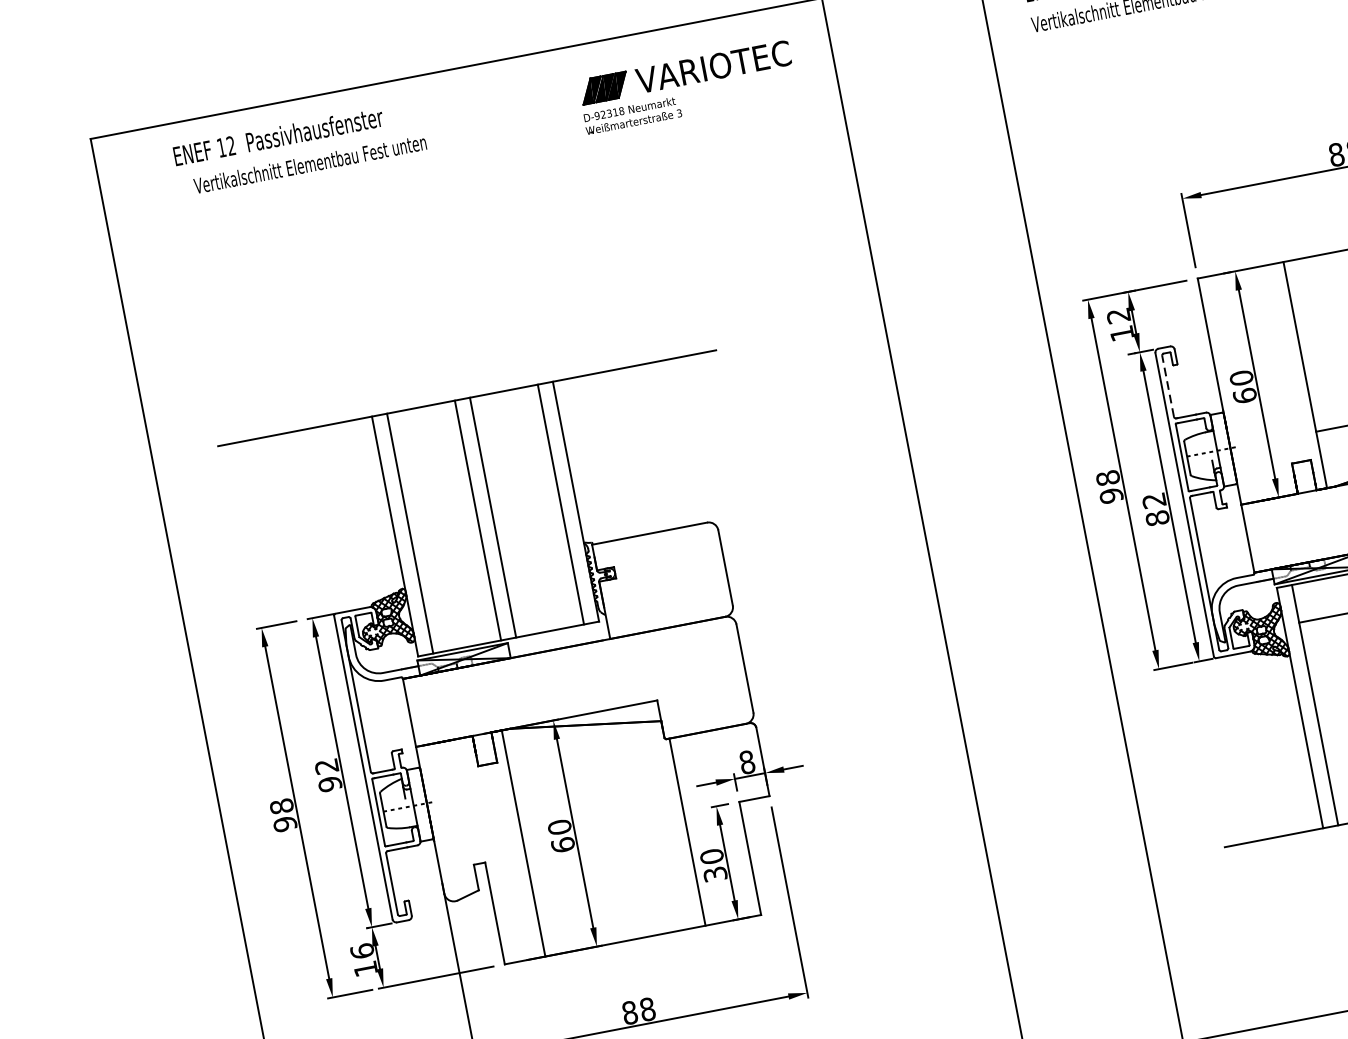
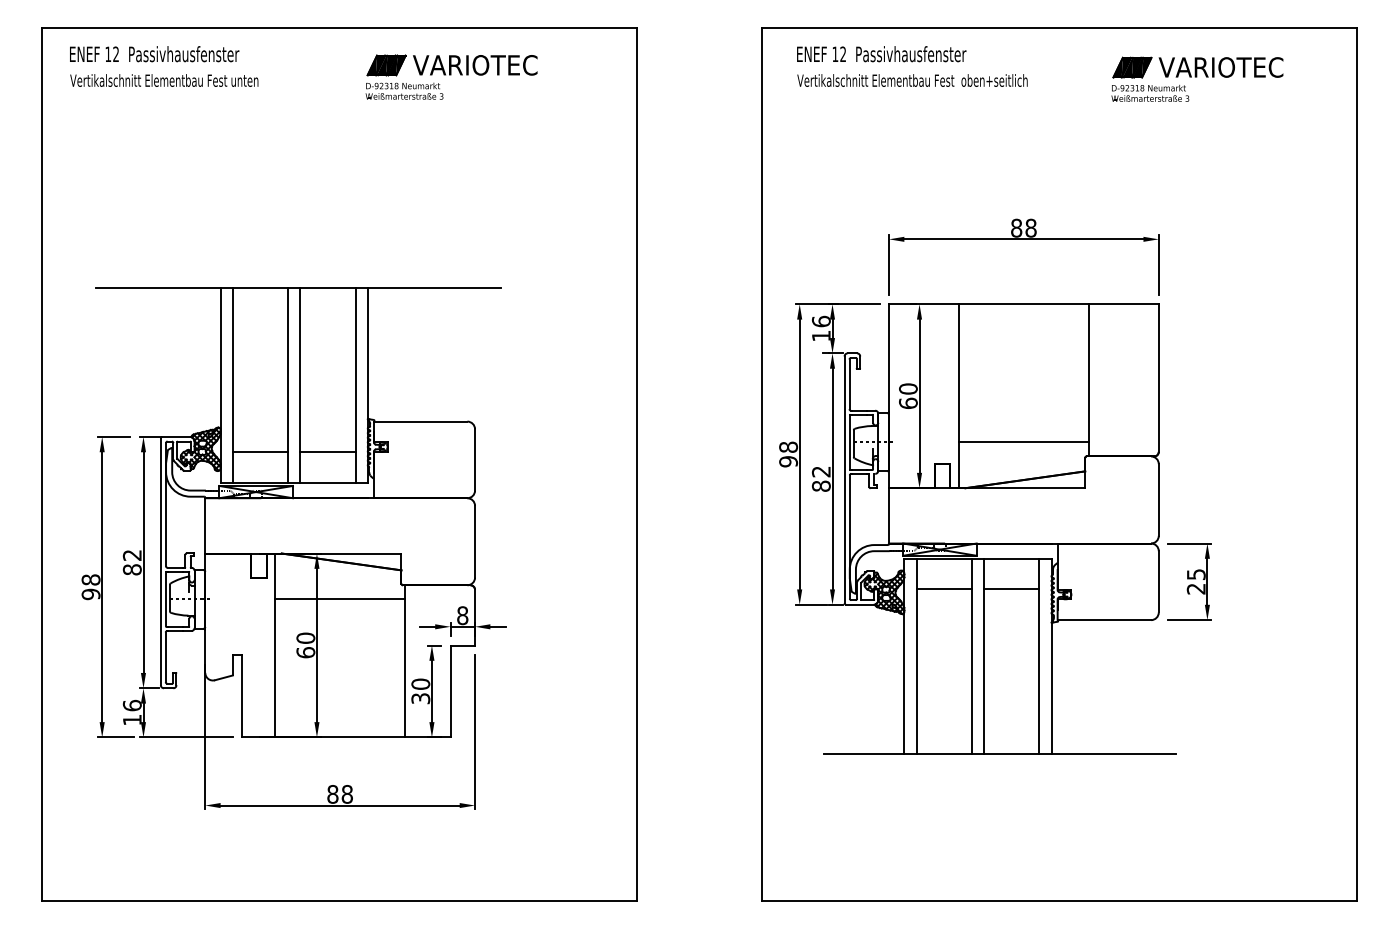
part: (686, 86) -> (451, 76), moved
text: (278, 137) -> (154, 54), moved
text: (310, 164) -> (164, 80), moved
text: (1117, 315) -> (820, 321), 12 -> 16
line: (1168, 386) -> (849, 384), dashed -> solid
line: (542, 593) -> (327, 452), added
line: (459, 609) -> (260, 452), added
line: (593, 771) -> (340, 599), added
text: (330, 783) -> (132, 569), 92 -> 82

